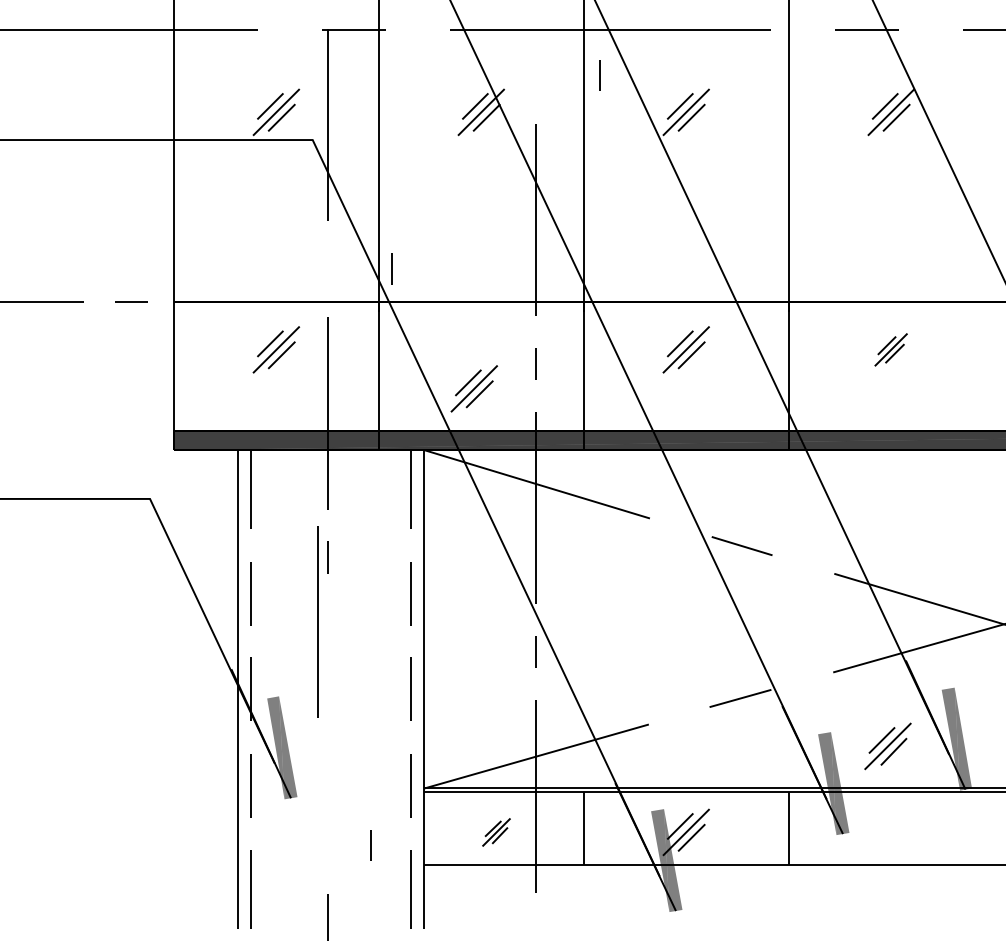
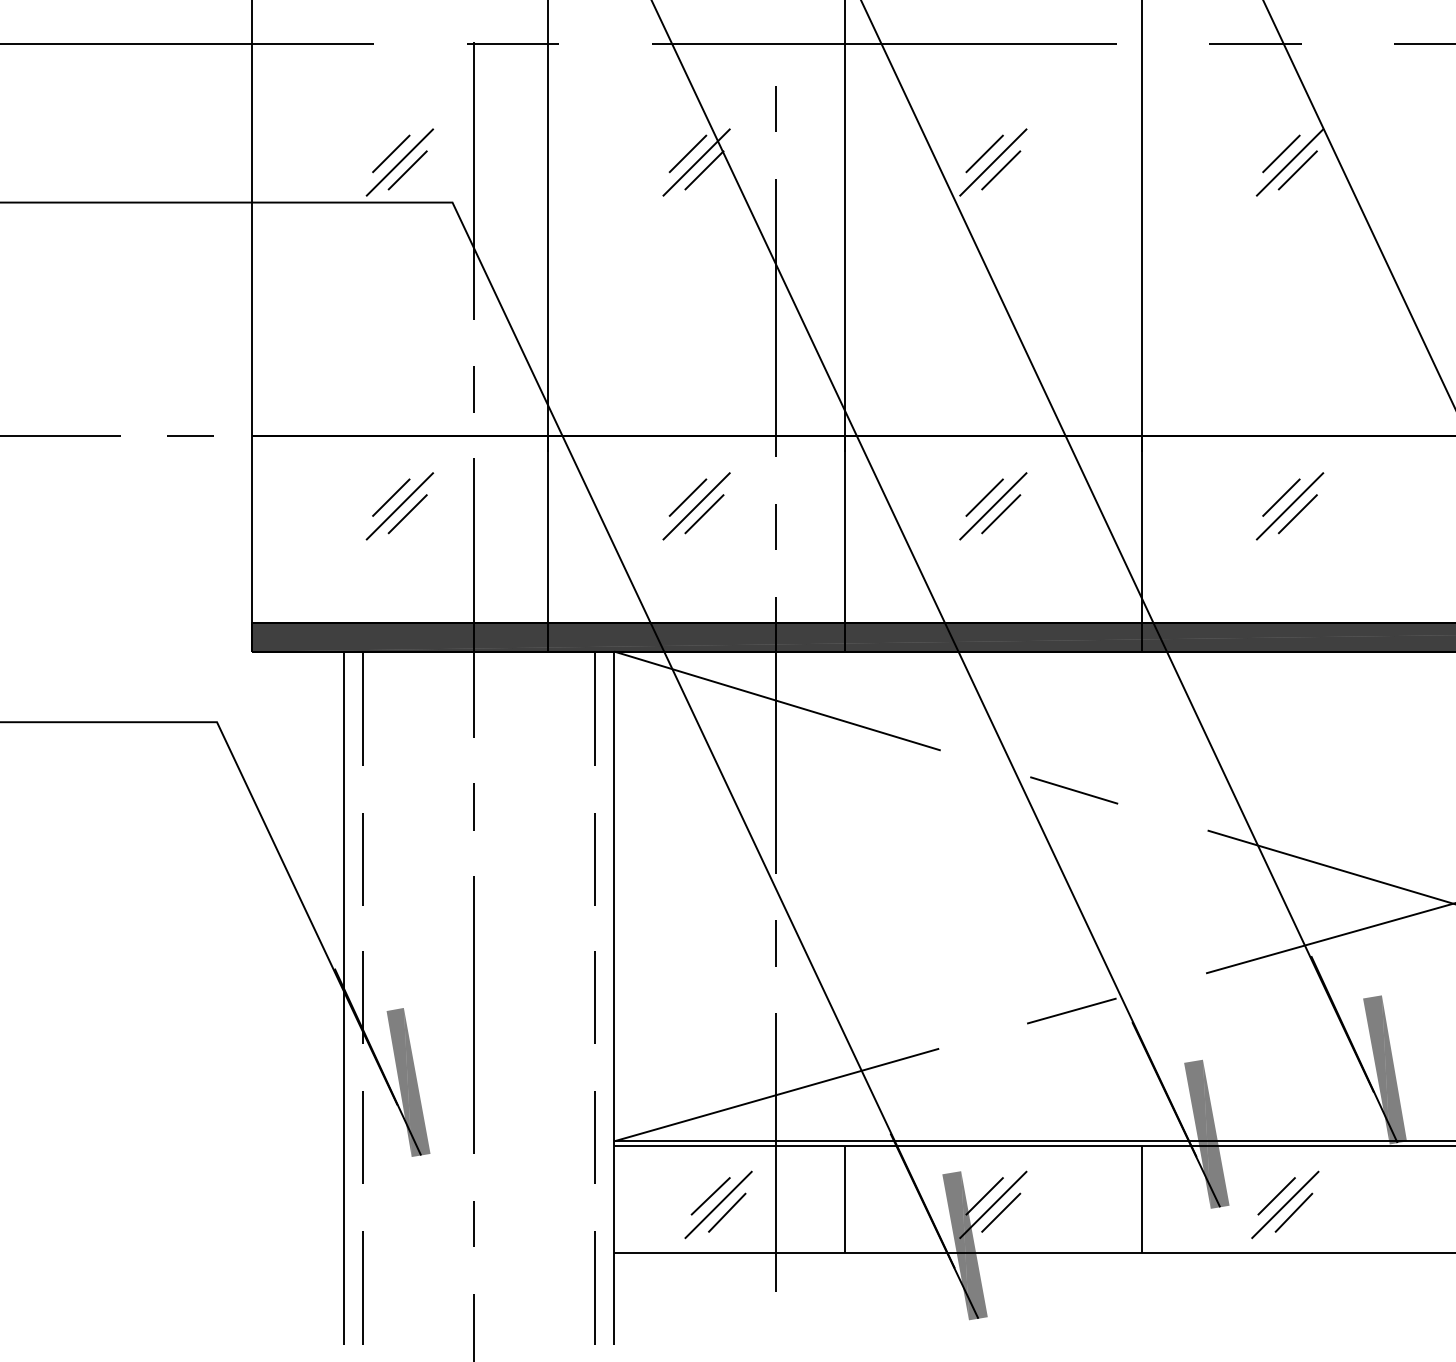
line: (599, 75) -> (775, 109), moved
line: (391, 268) -> (473, 388), moved
part: (890, 349) -> (1288, 505), size x1.43
part: (473, 388) -> (695, 505), moved
line: (317, 621) -> (473, 1013), moved
part: (887, 746) -> (1284, 1205), moved
part: (496, 832) -> (718, 1205), size x1.67
line: (370, 845) -> (473, 1223), moved

